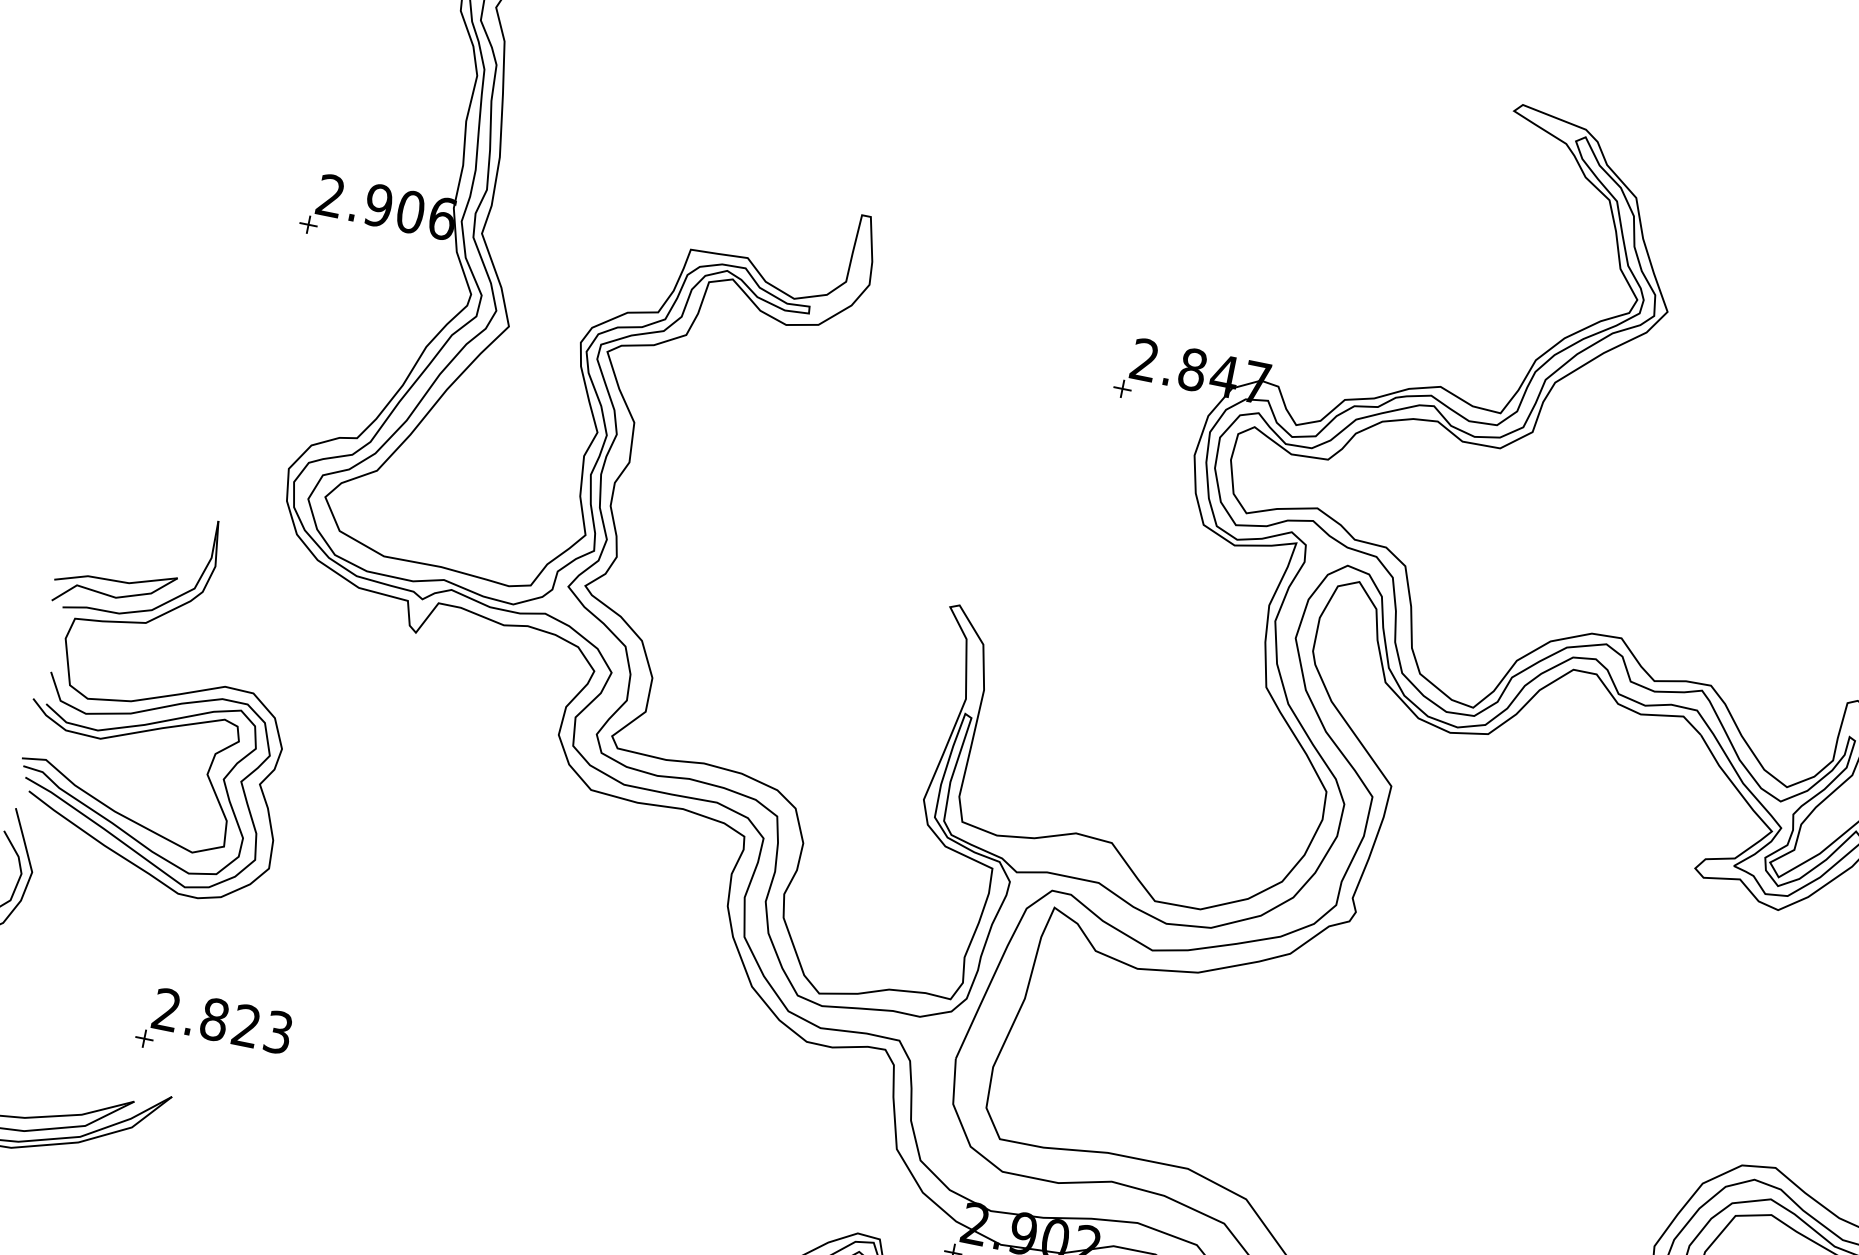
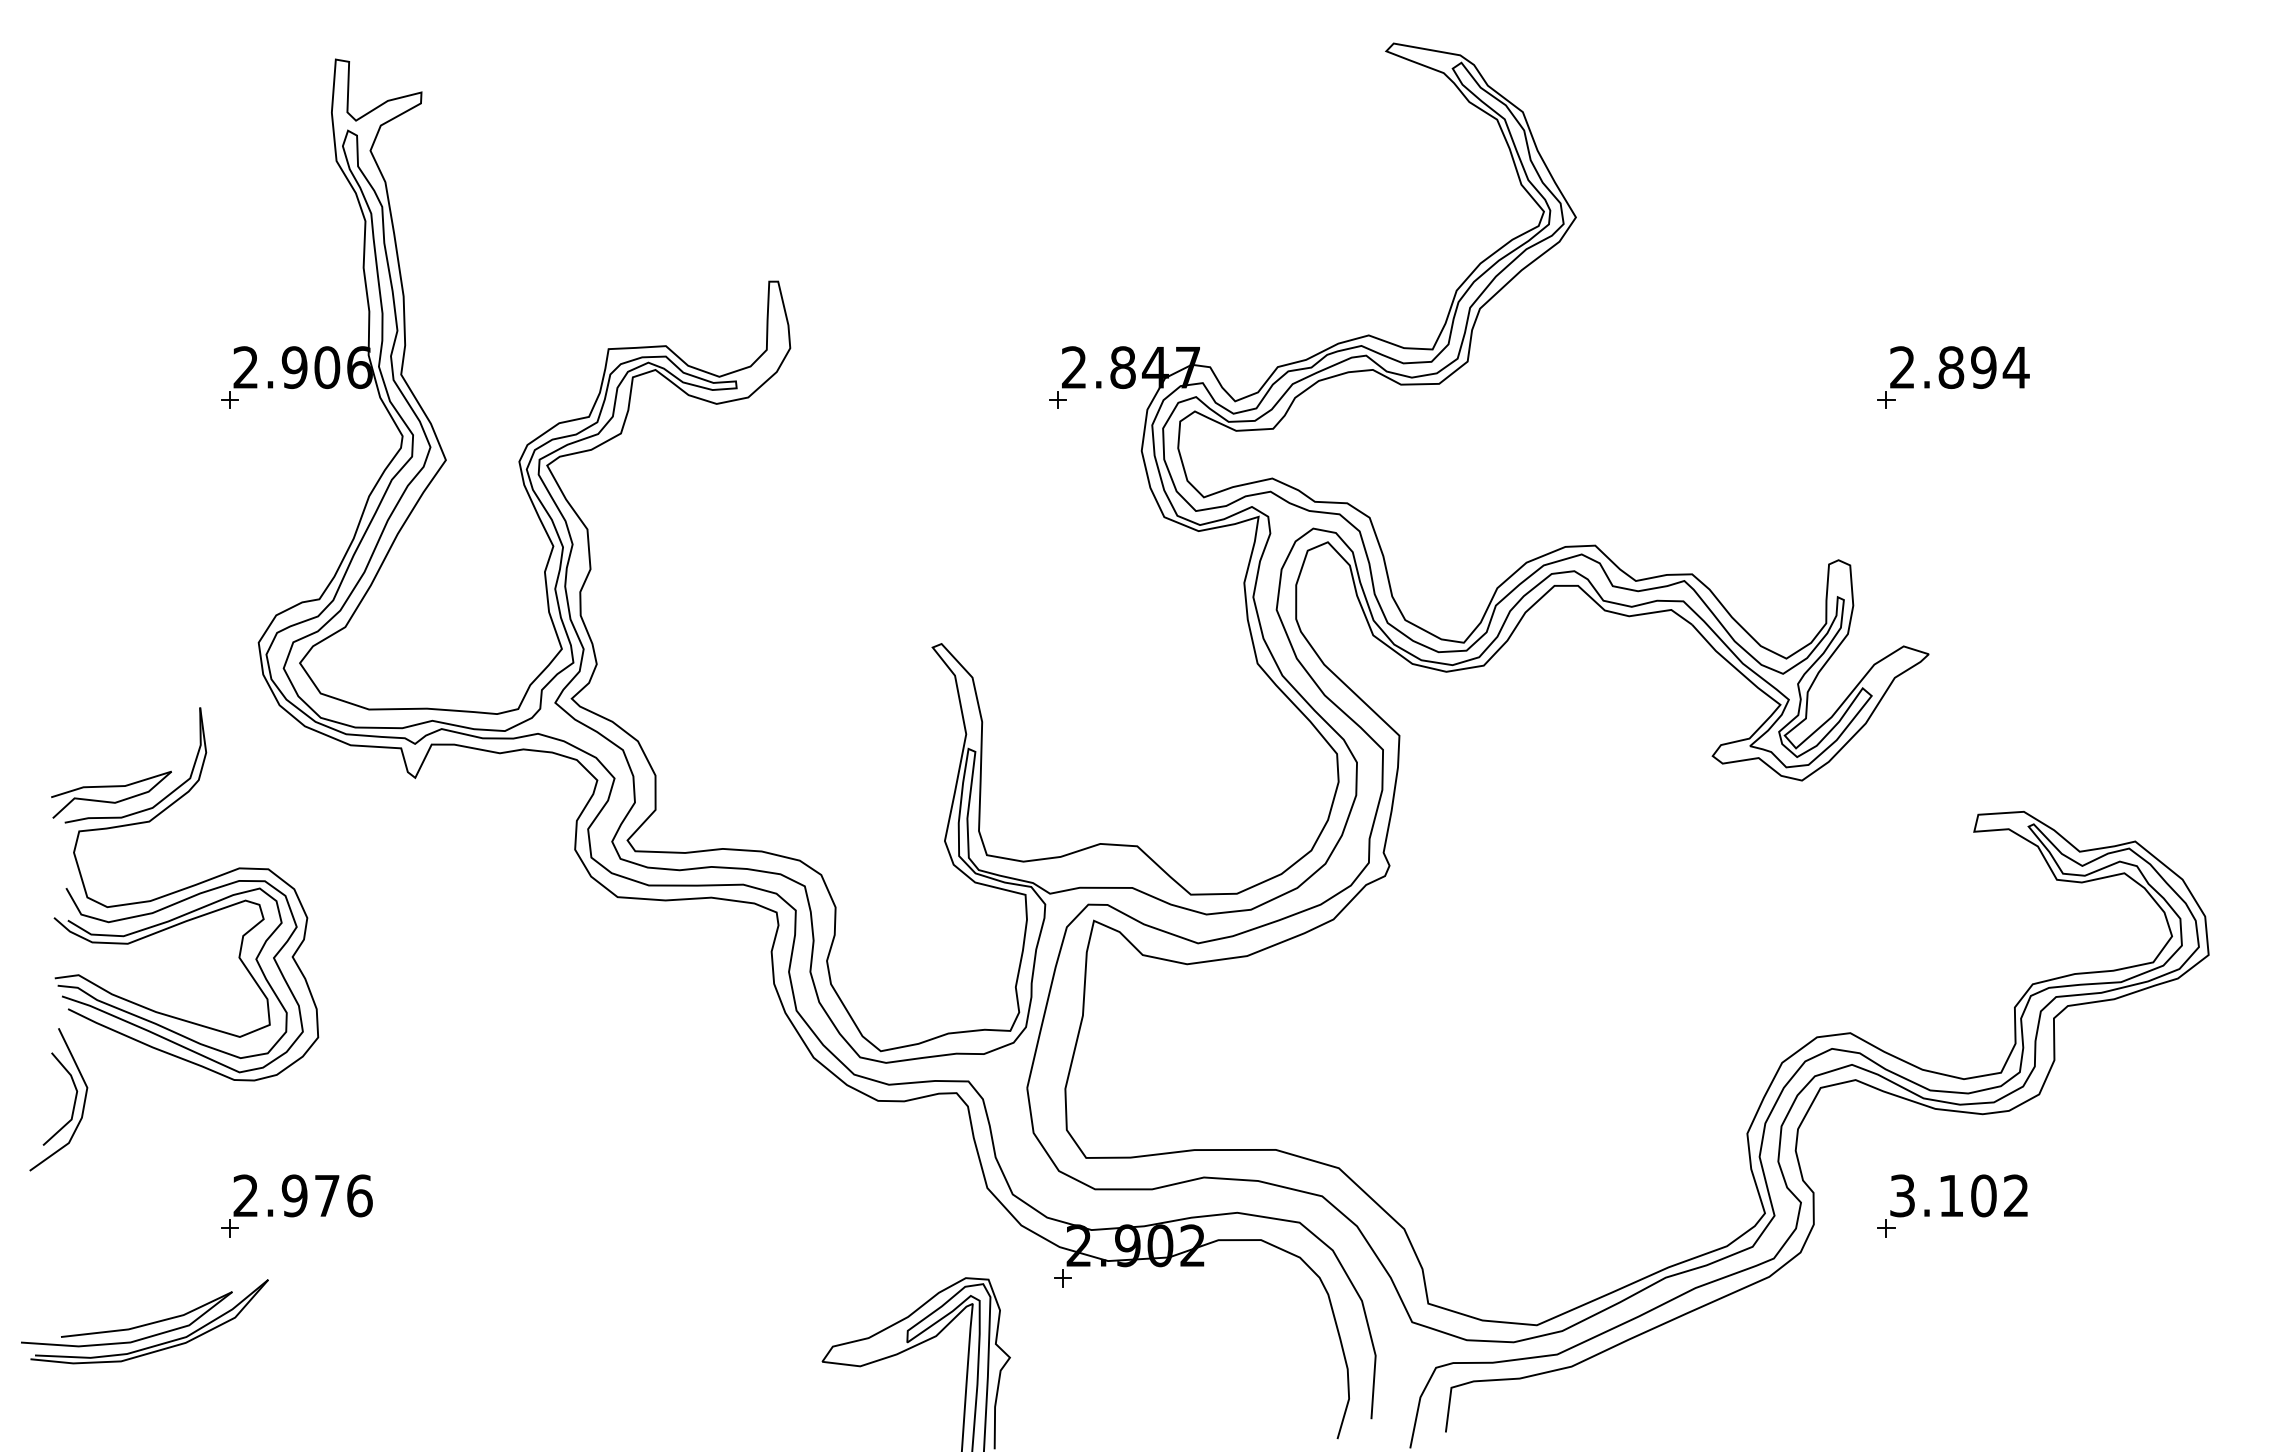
text: (245, 1025) -> (326, 1195), 2.823 -> 2.976

